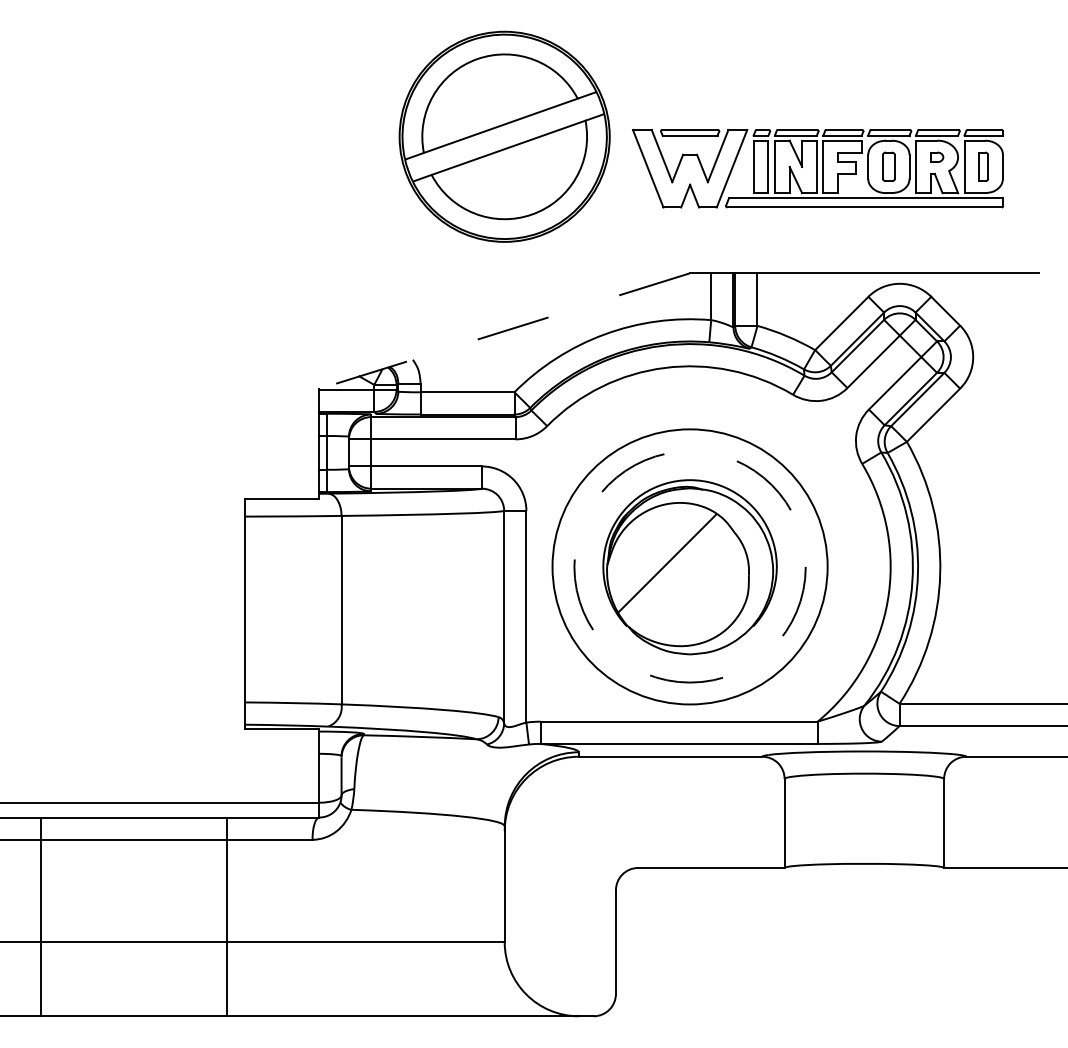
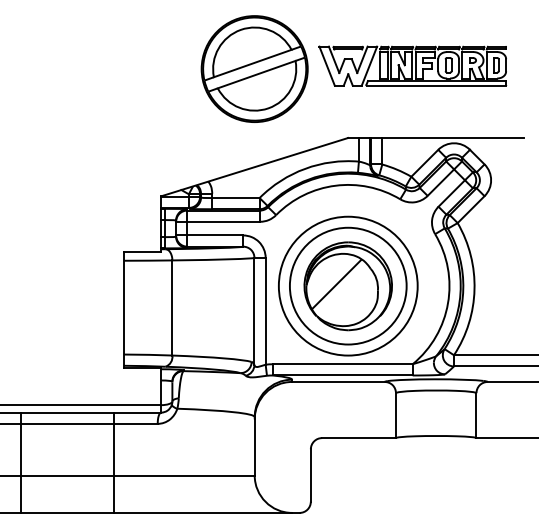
part: (817, 167) -> (412, 65), moved
line: (504, 331) -> (254, 167), dashed -> solid
circle: (688, 565) -> (347, 285), dashed -> solid

